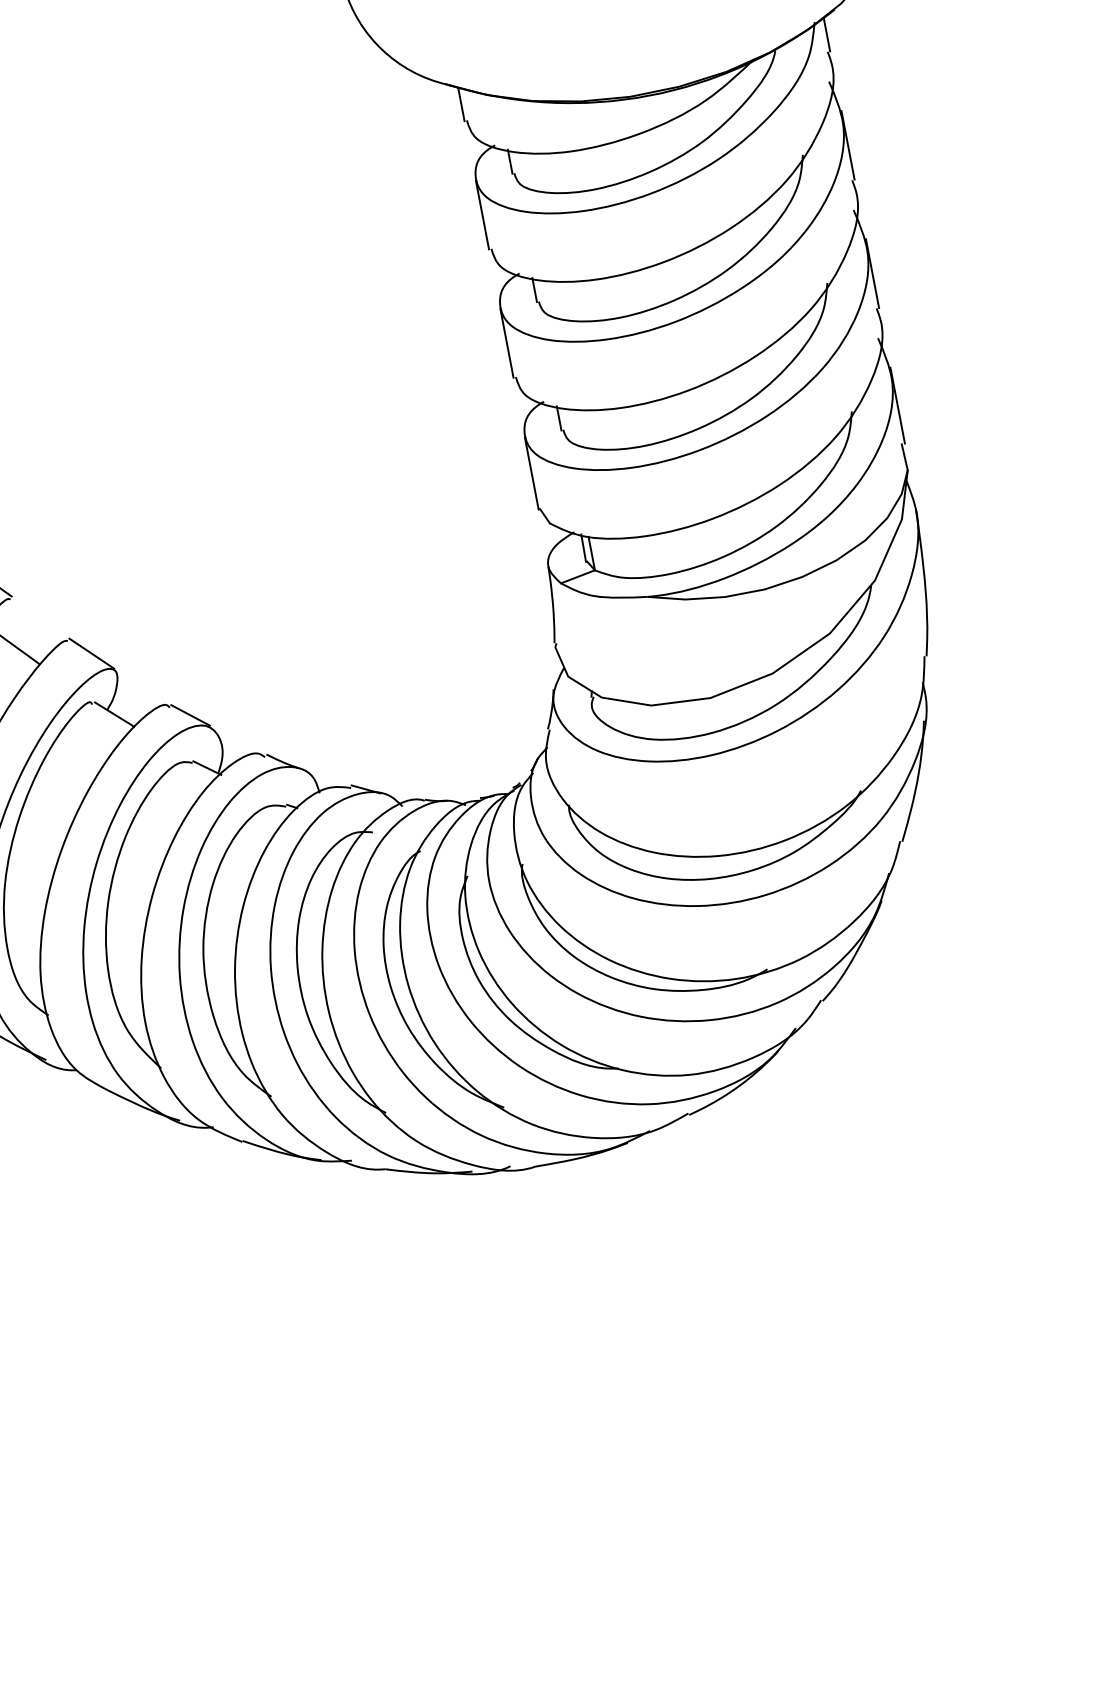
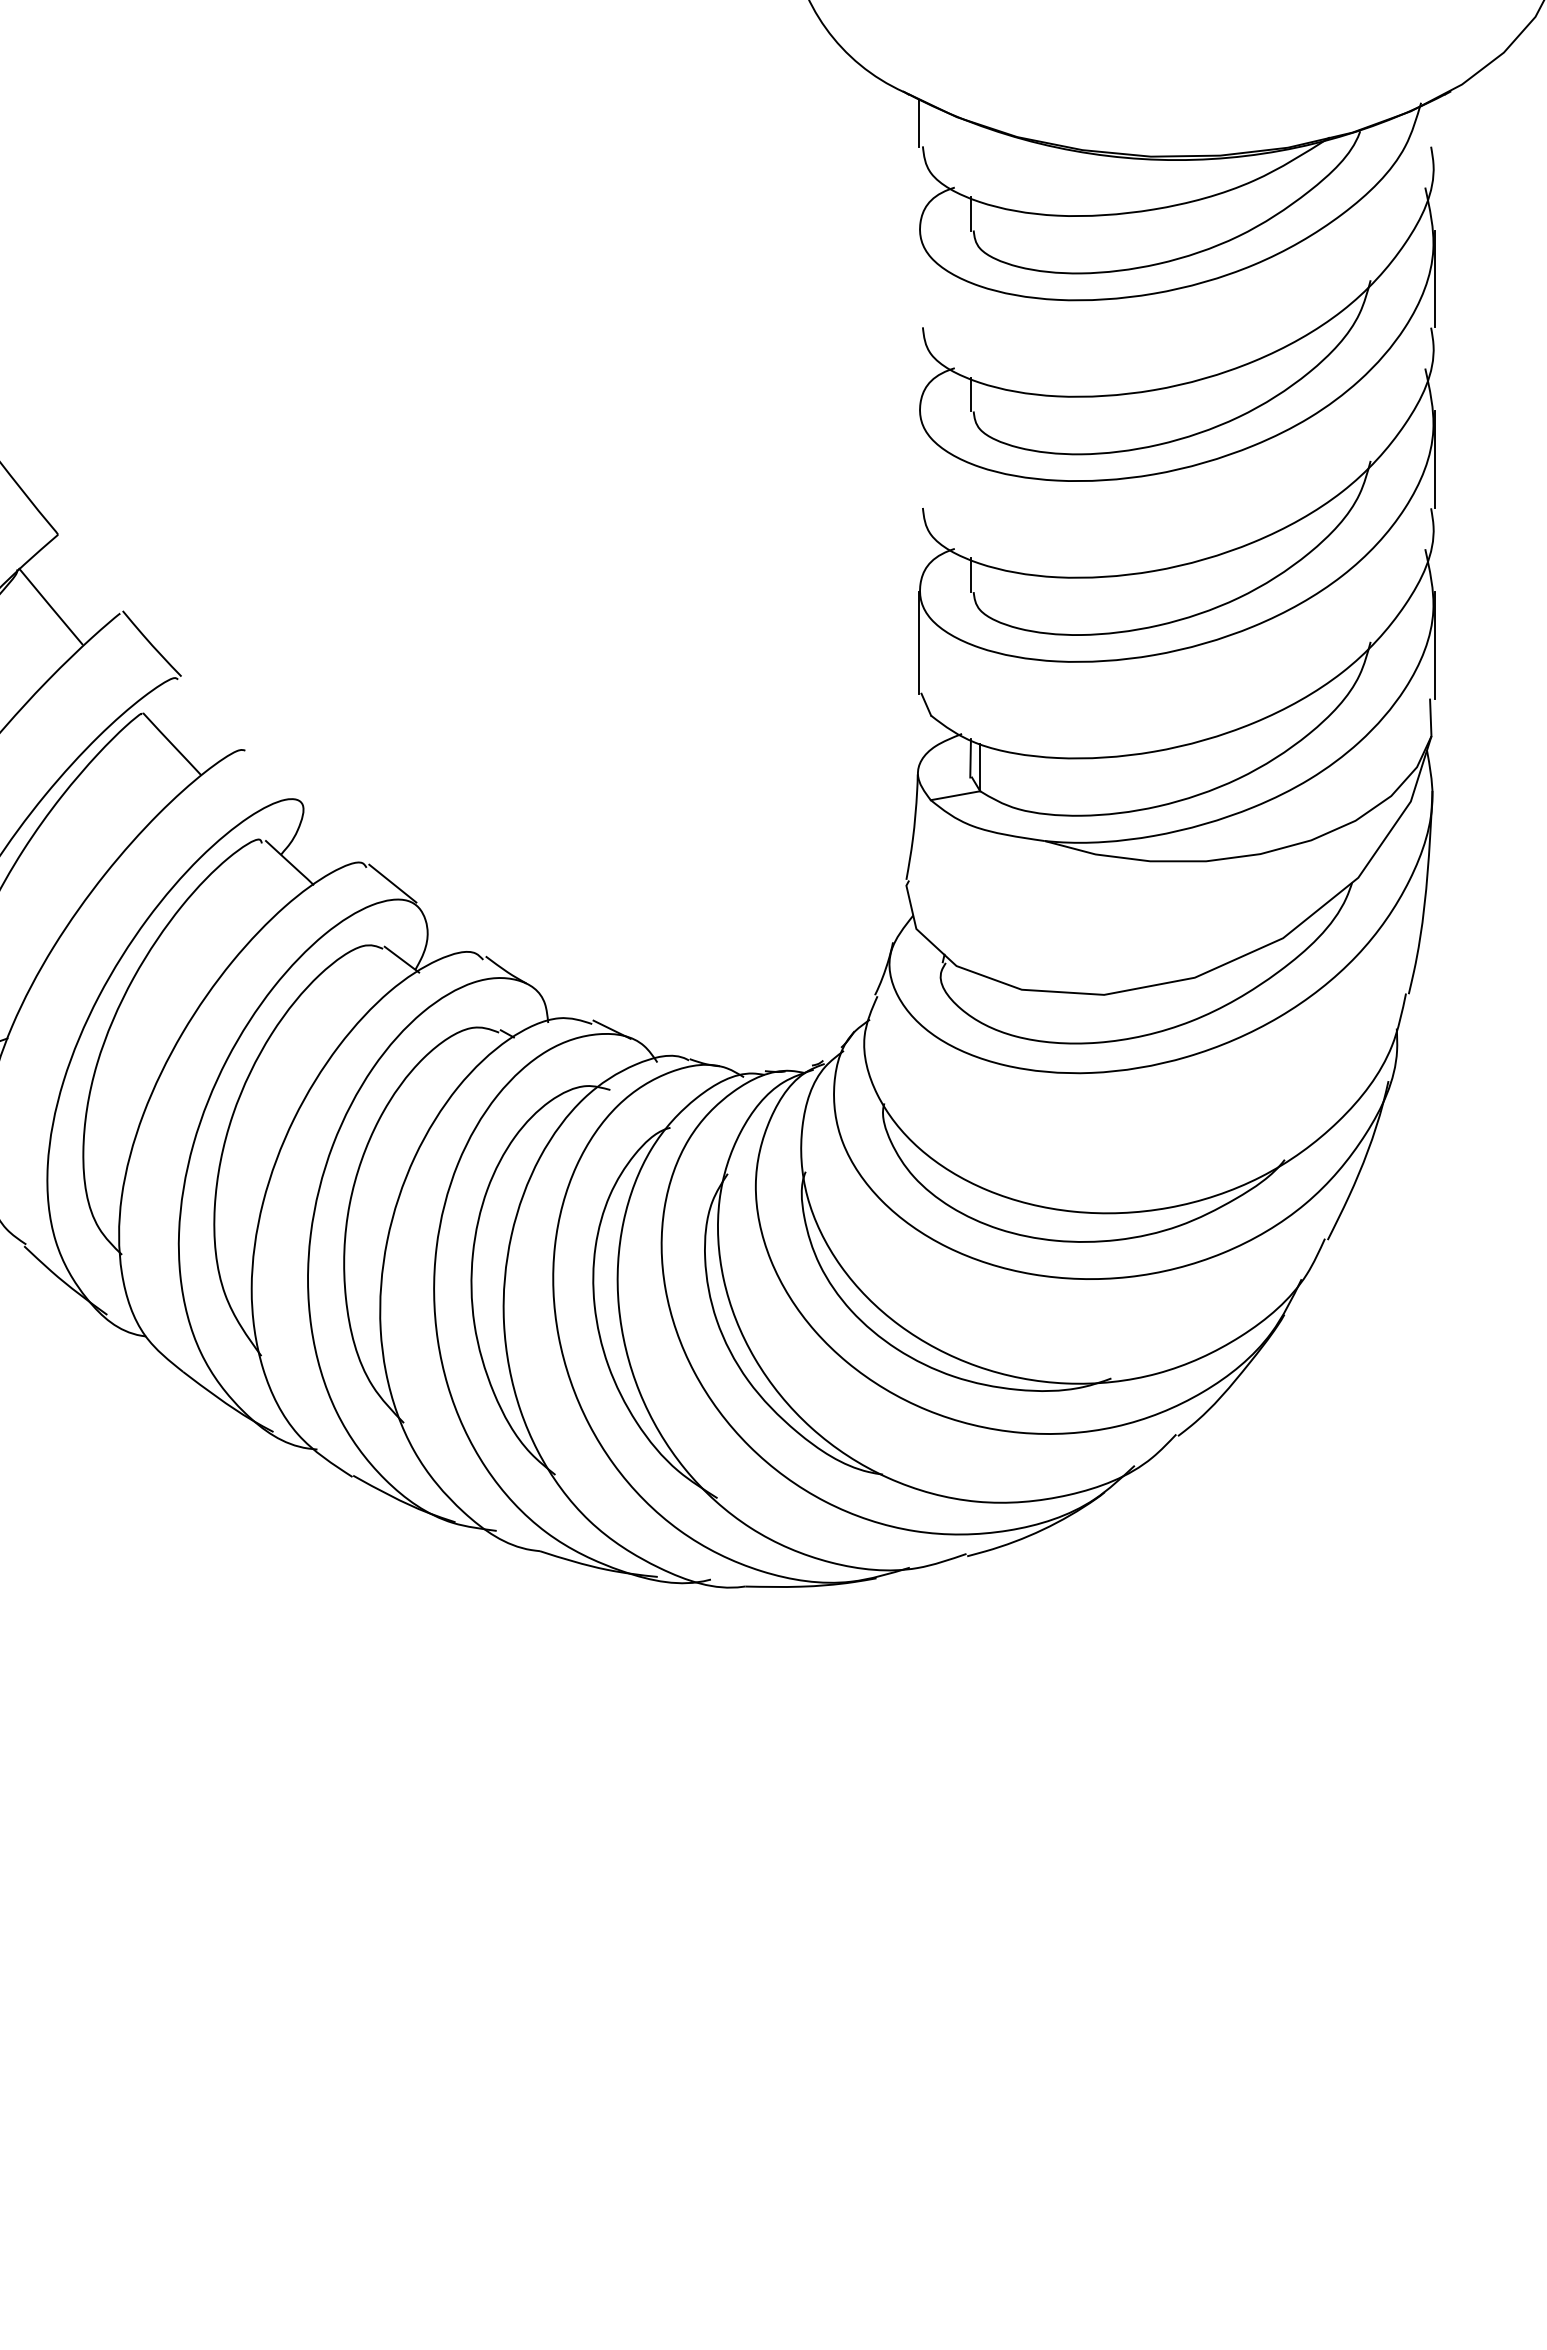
line: (826, 34) -> (1434, 123), removed
line: (482, 214) -> (919, 278), removed
line: (506, 343) -> (919, 459), removed
line: (91, 653) -> (274, 773), removed

